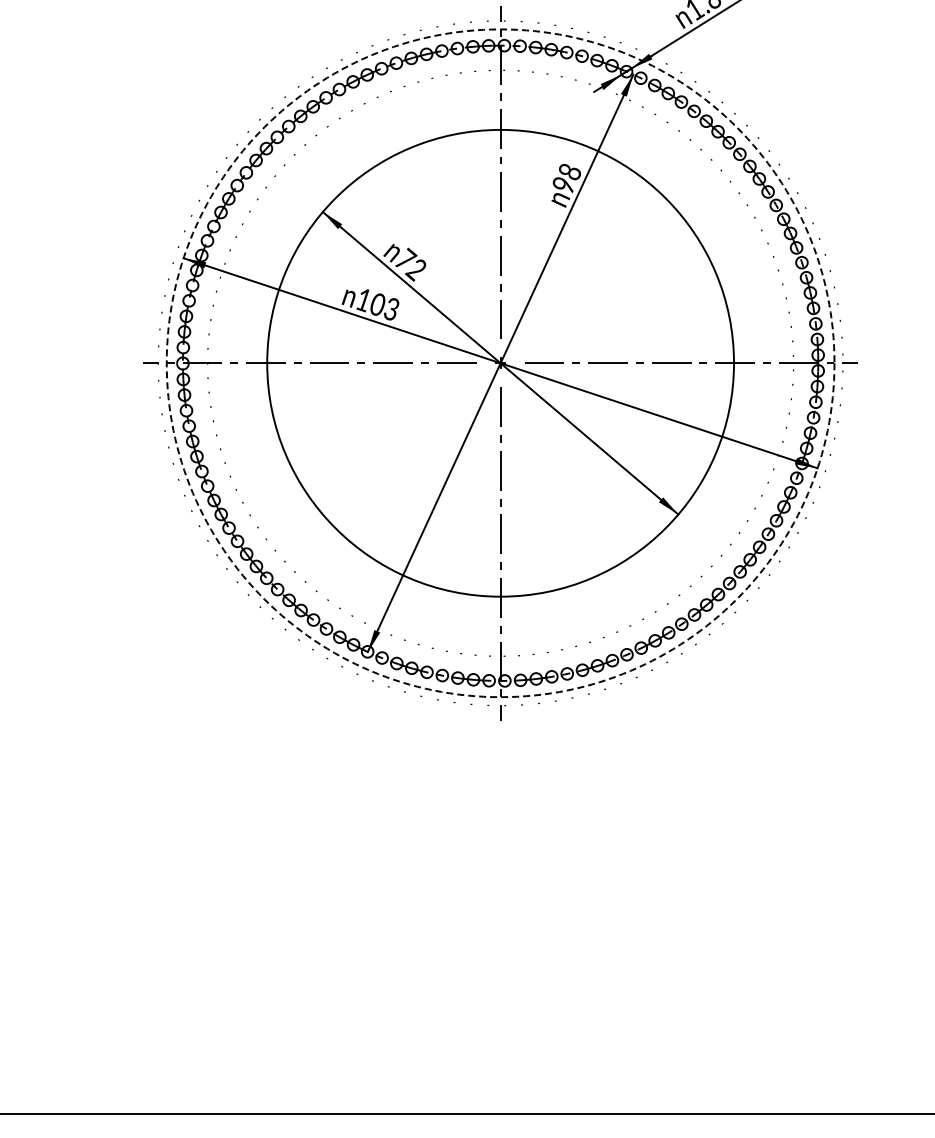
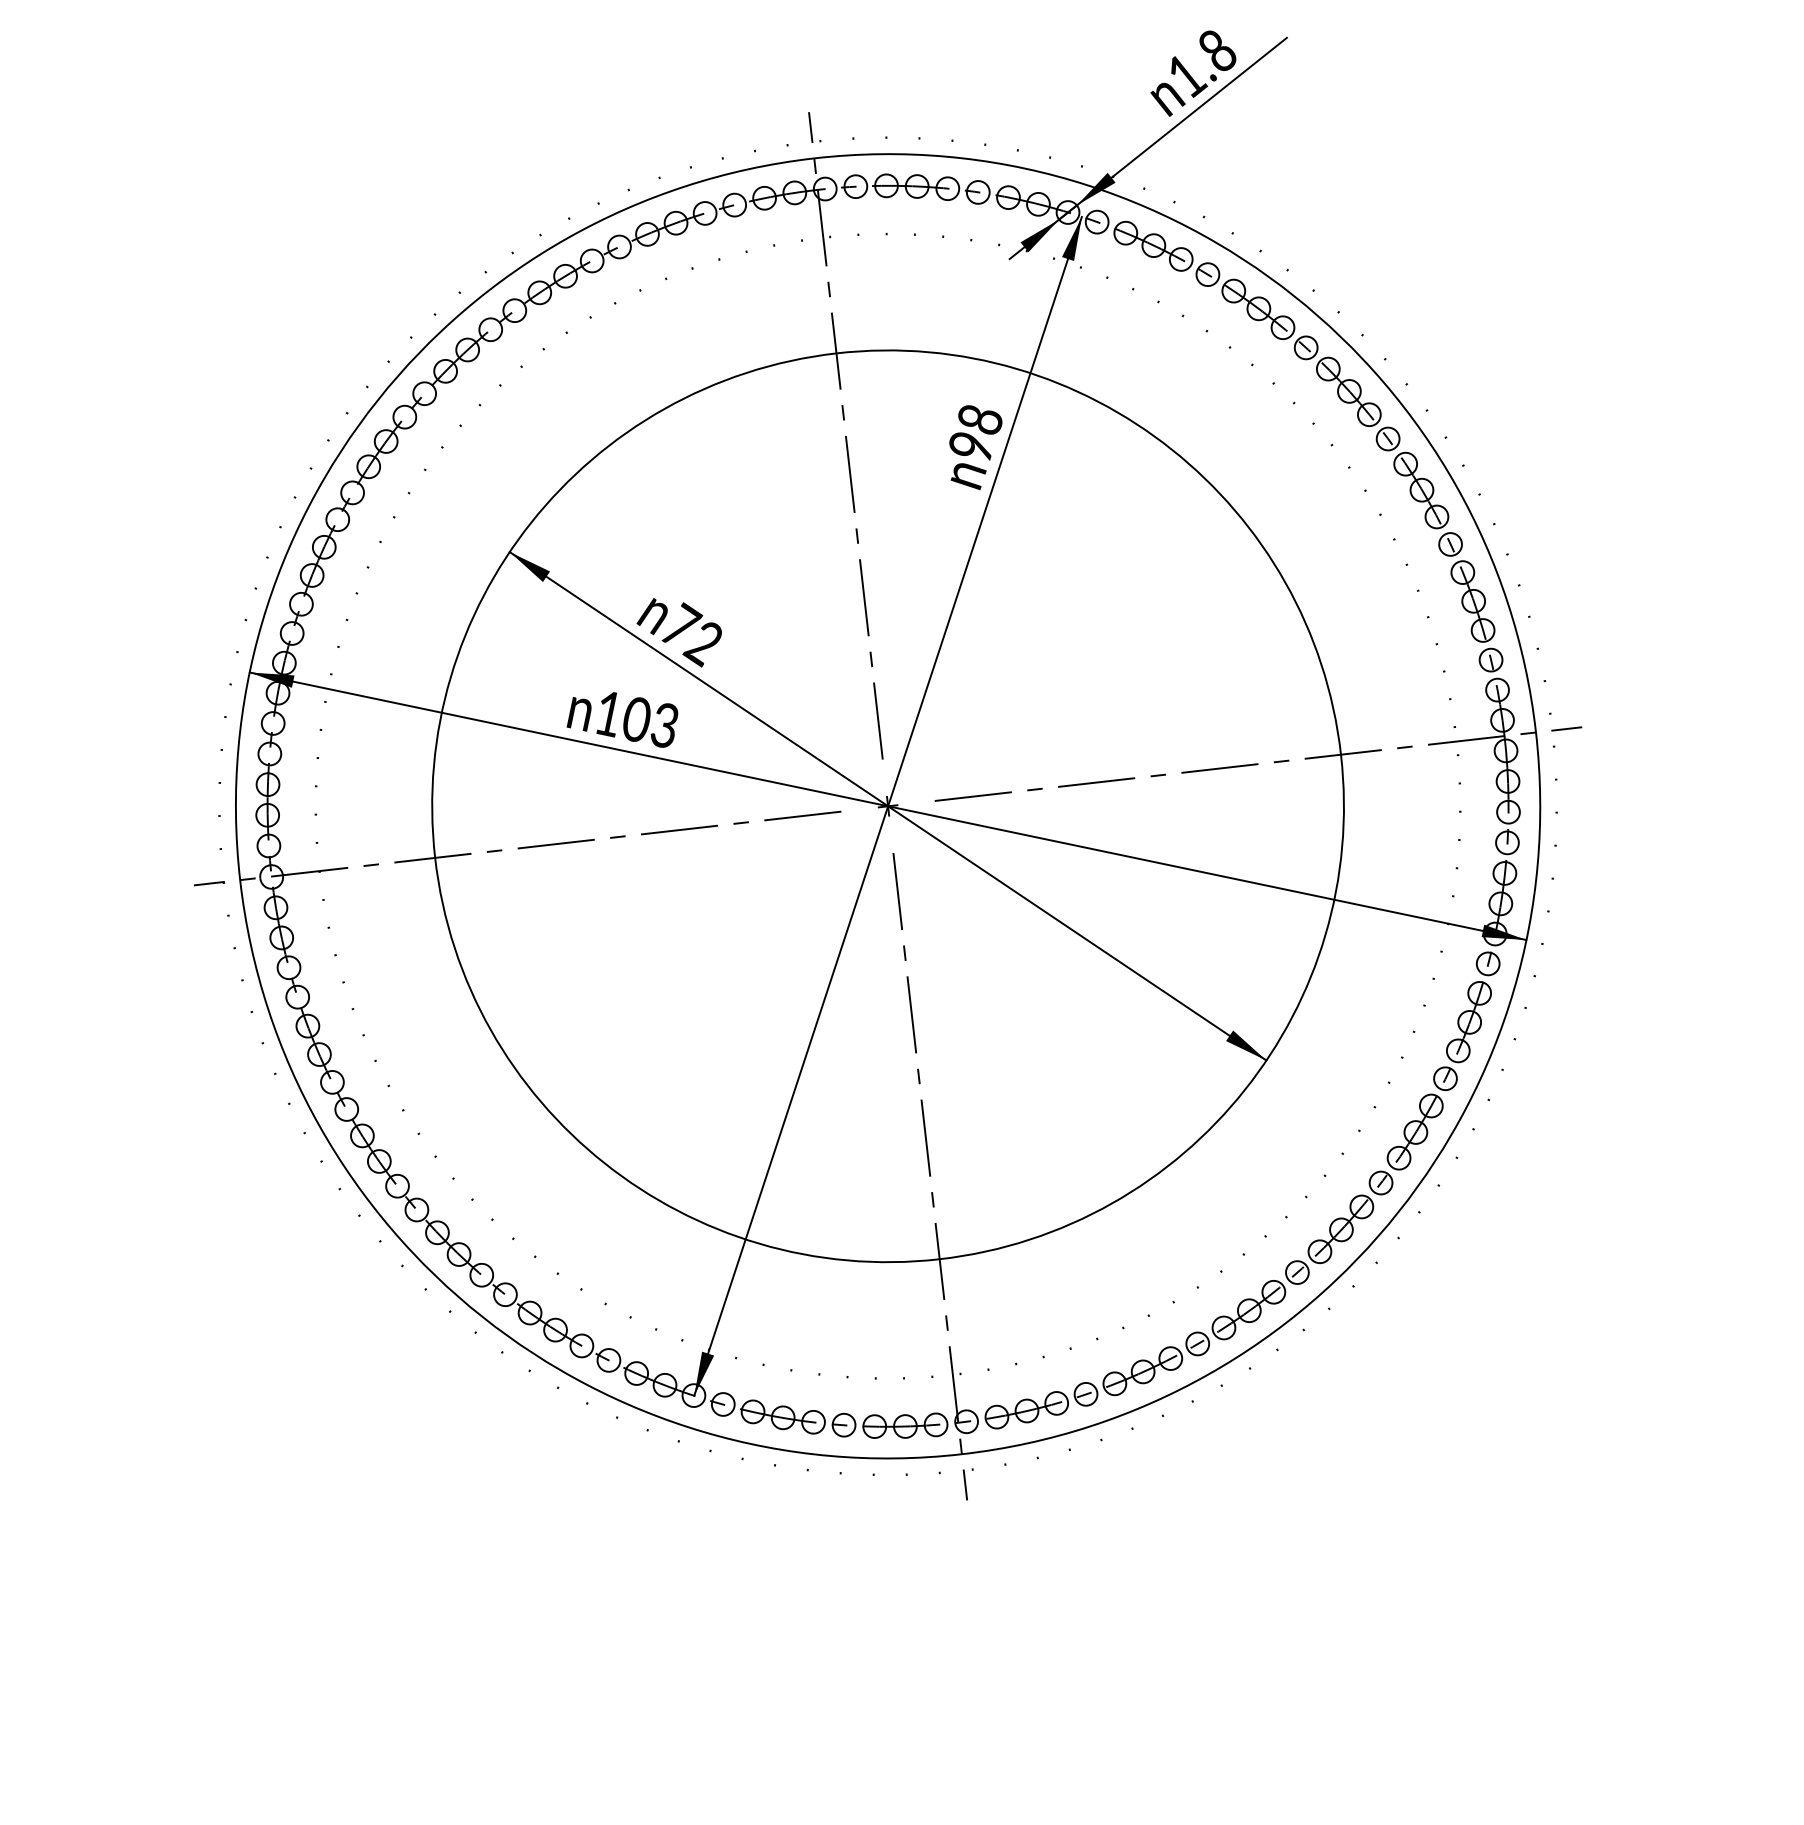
circle: (500, 363) -> (887, 806), dashed -> solid

